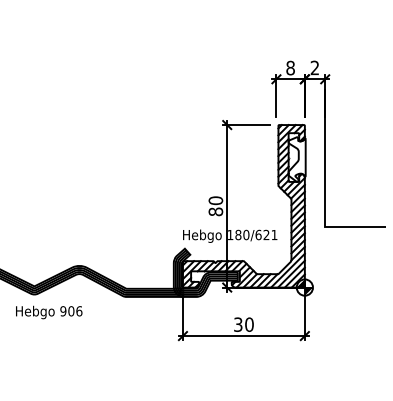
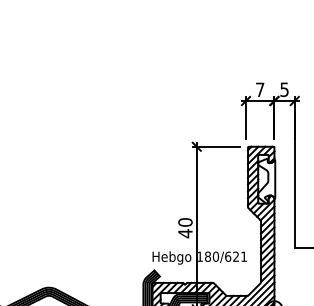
text: (290, 67) -> (260, 89), 8 -> 7
text: (314, 67) -> (284, 89), 2 -> 5
text: (215, 211) -> (185, 233), 80 -> 40

